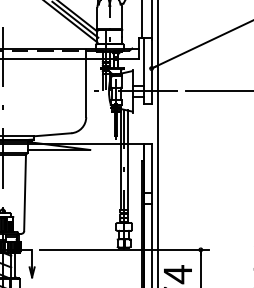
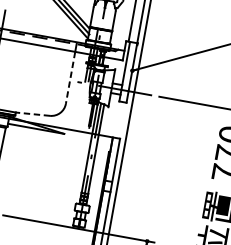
line: (86, 88) -> (70, 78), solid -> dashed
line: (52, 134) -> (32, 113), solid -> dashed

